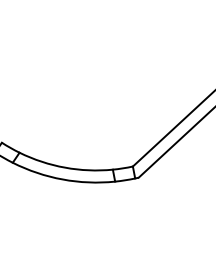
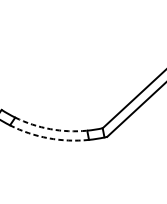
arc: (65, 167) -> (50, 129), solid -> dashed
arc: (62, 179) -> (48, 138), solid -> dashed

